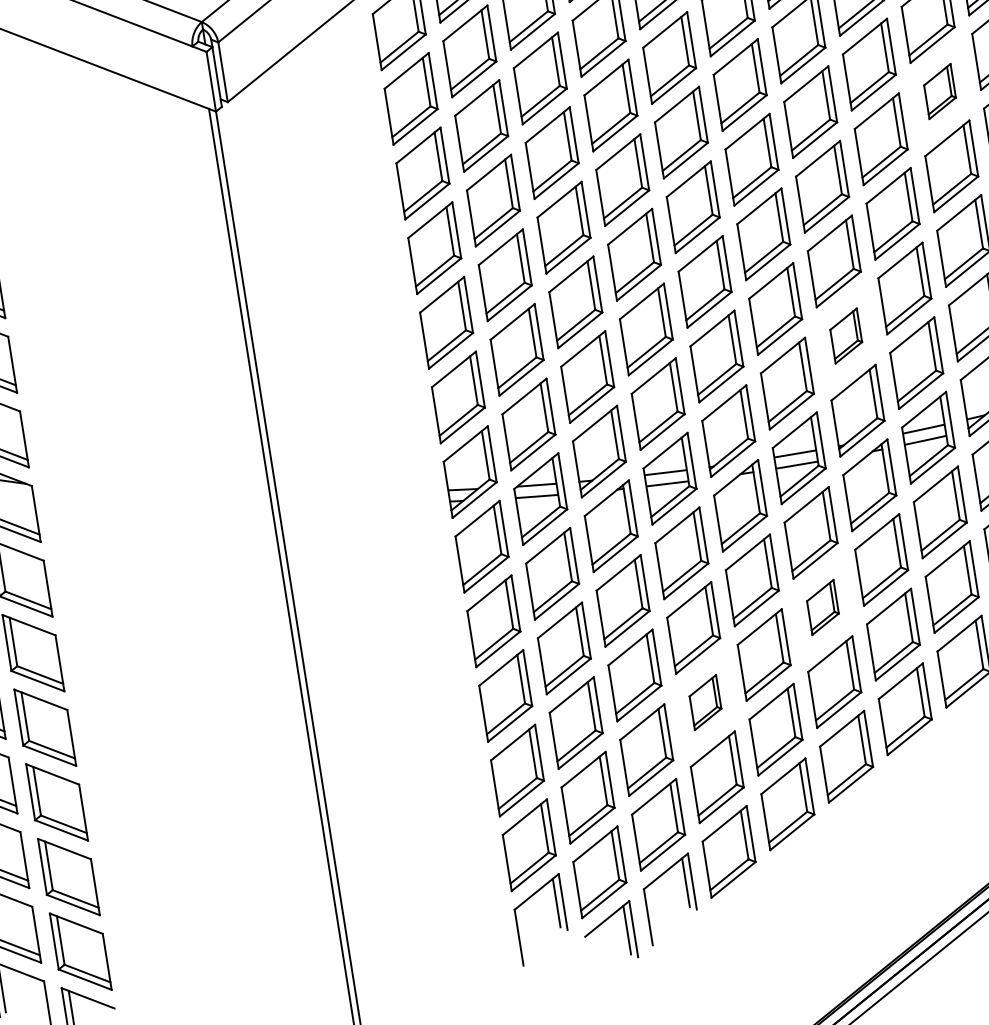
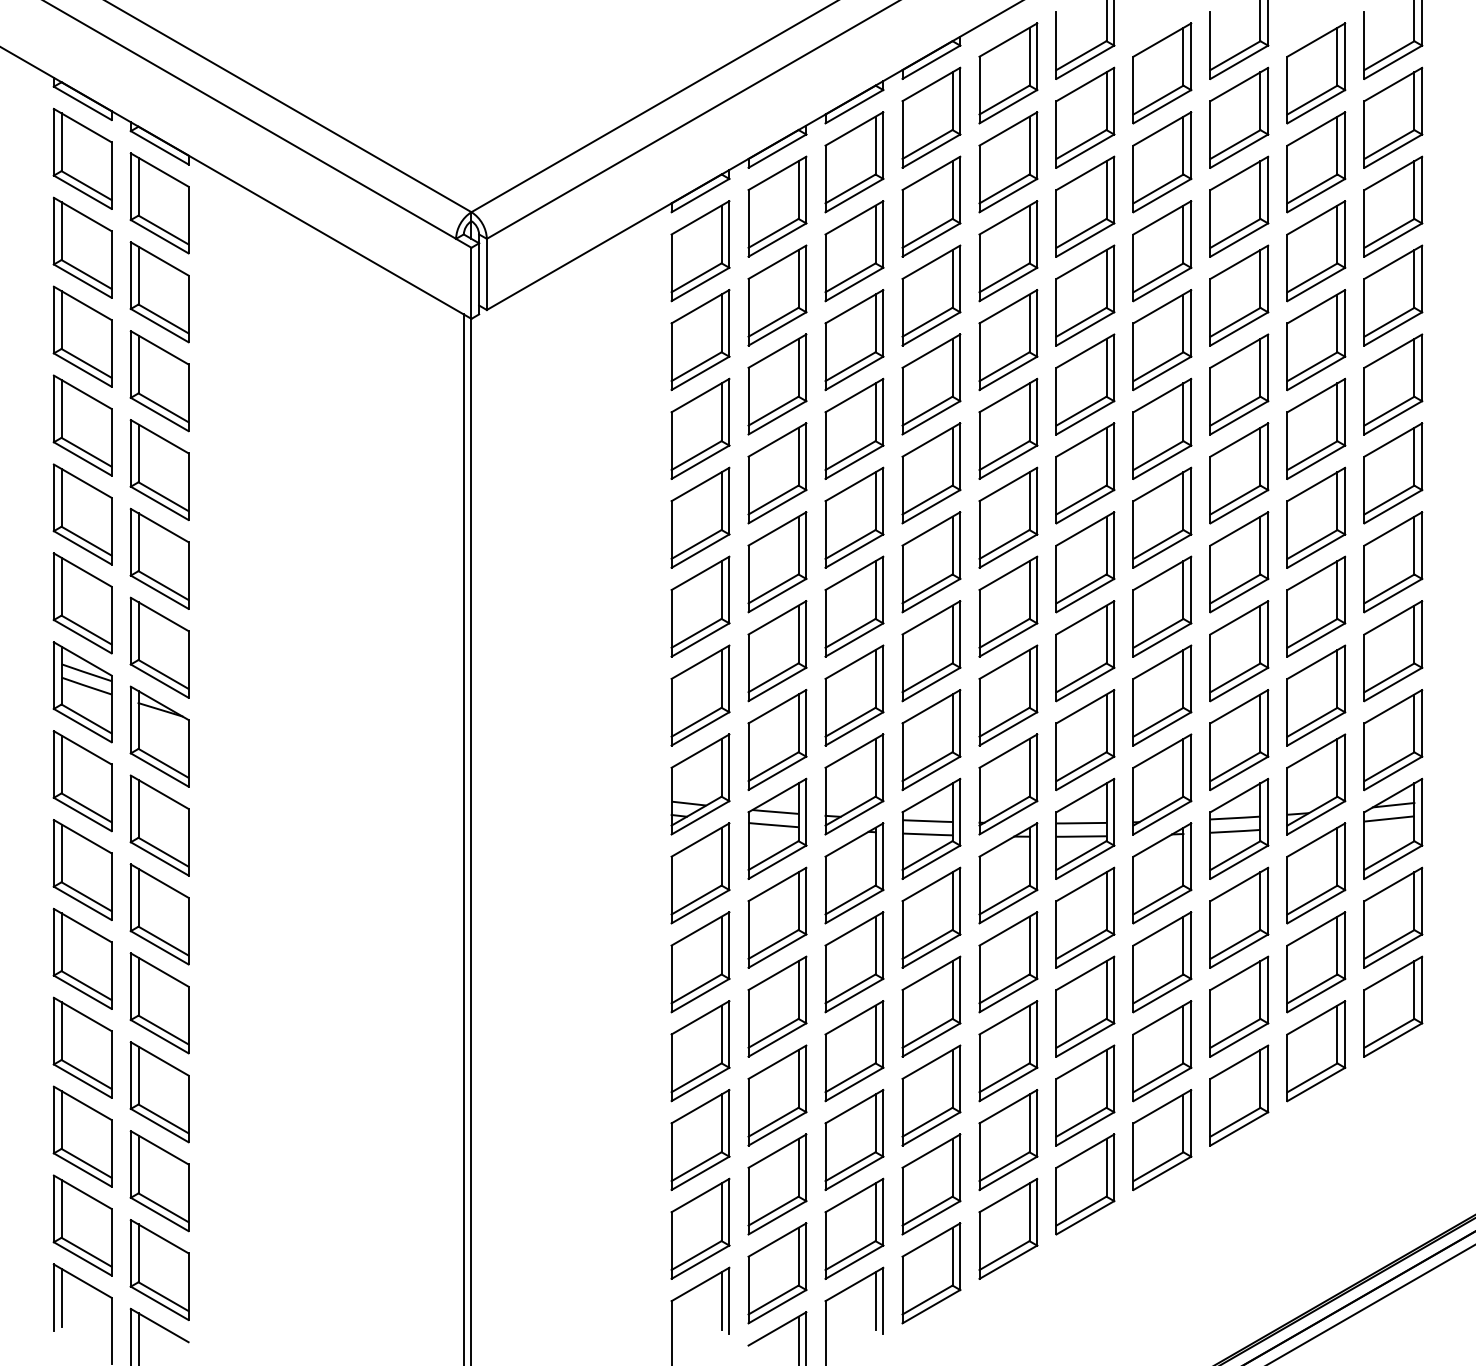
part: (940, 91) -> (1316, 428), size x1.67
part: (846, 335) -> (1162, 695), size x1.67
part: (823, 607) -> (1085, 1006), size x1.67
part: (705, 702) -> (931, 1095), size x1.67

